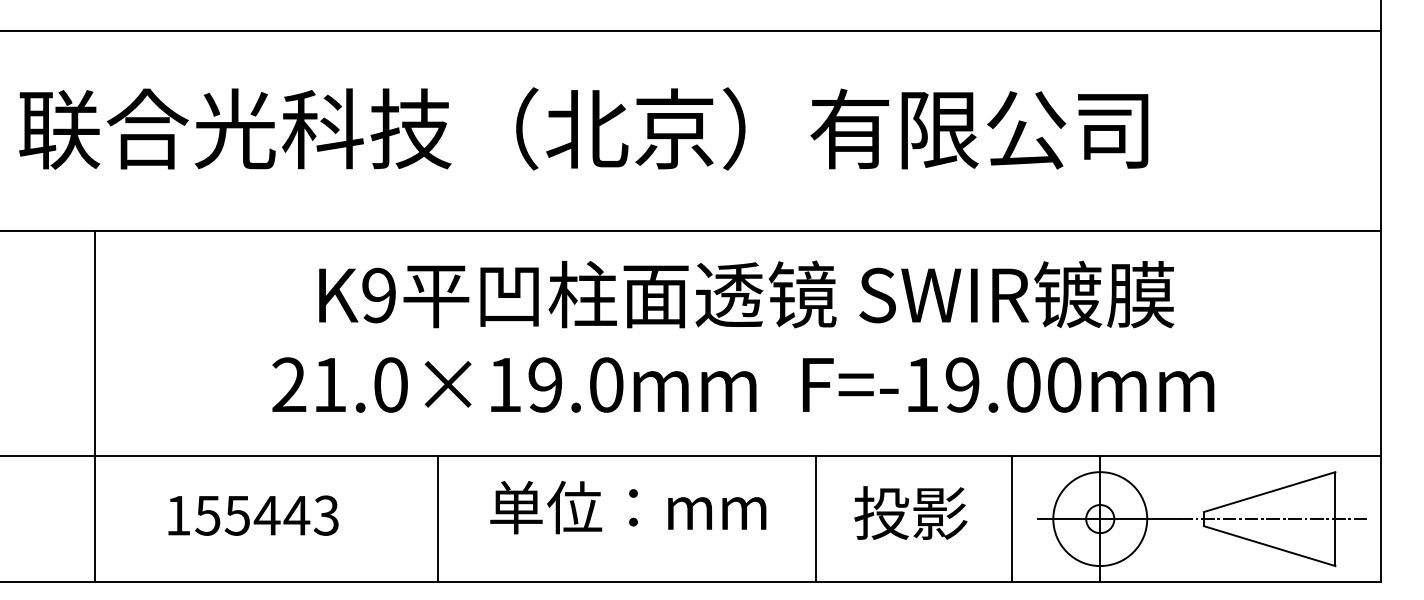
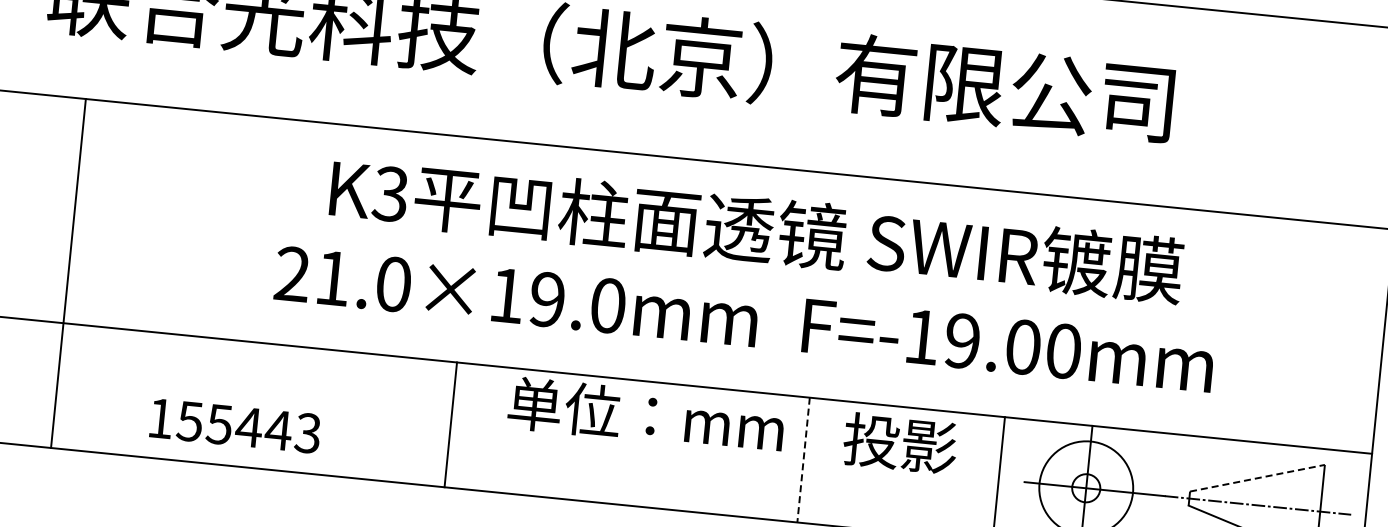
text: (378, 295) -> (390, 194), K9 -> K3
line: (95, 406) -> (68, 273), moved
line: (1269, 492) -> (1257, 478), solid -> dashed
text: (628, 507) -> (646, 415), moved
text: (910, 512) -> (900, 442), moved
text: (253, 515) -> (235, 425), moved
line: (437, 518) -> (450, 424), moved
line: (816, 519) -> (803, 460), solid -> dashed

